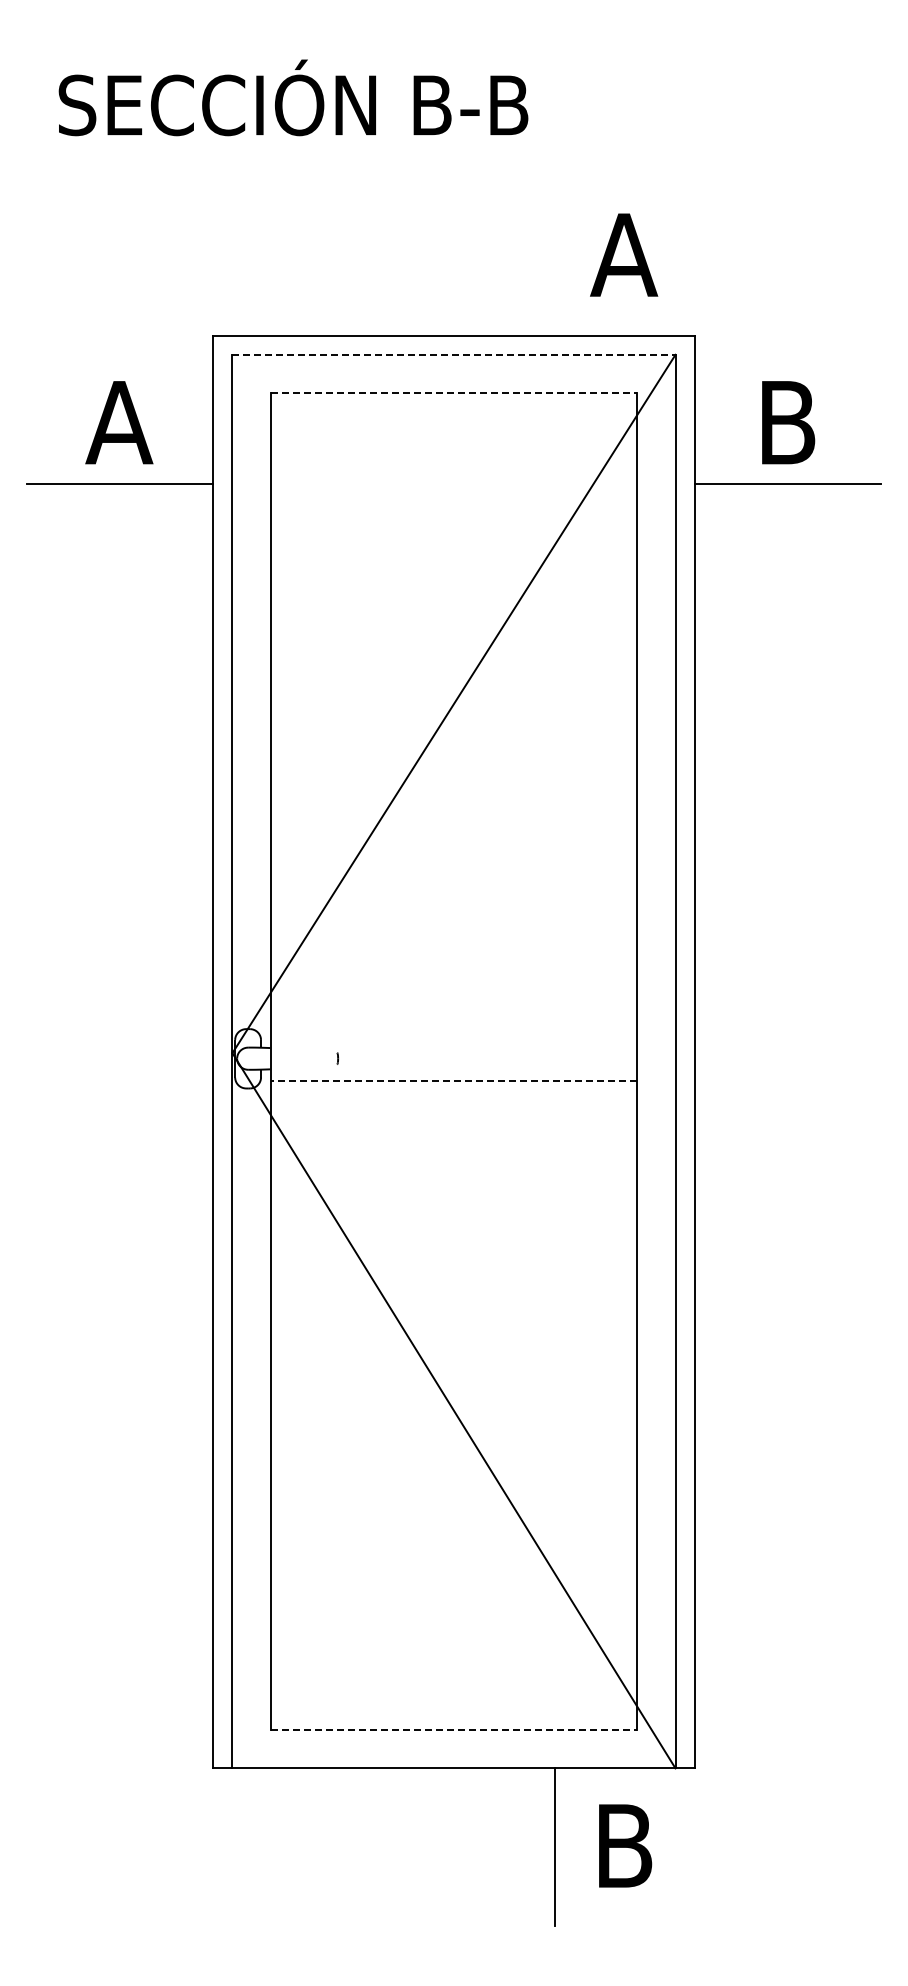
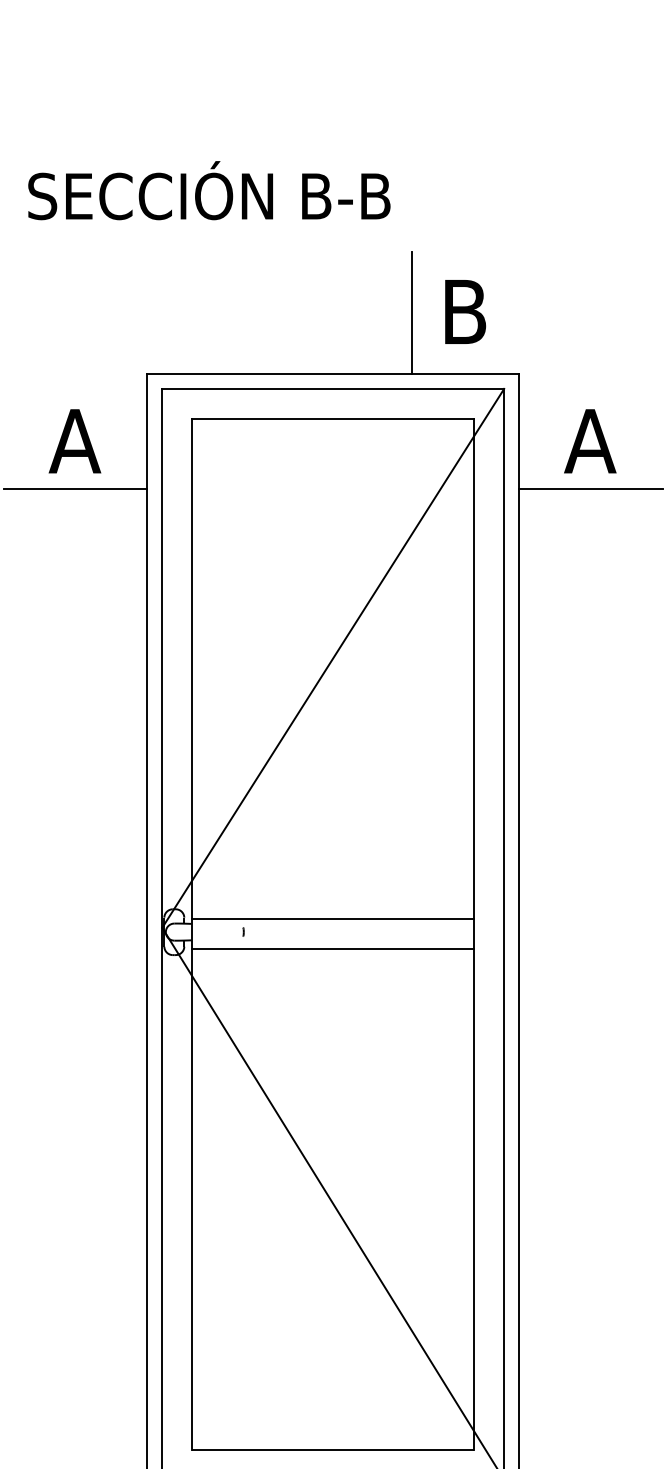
text: (624, 254) -> (464, 311), A -> B
line: (555, 256) -> (411, 313), added
line: (454, 354) -> (333, 388), dashed -> solid
line: (454, 393) -> (333, 418), dashed -> solid
text: (787, 422) -> (590, 441), B -> A
line: (453, 1042) -> (332, 919), added
line: (453, 1080) -> (332, 948), dashed -> solid
line: (454, 1729) -> (333, 1449), dashed -> solid

